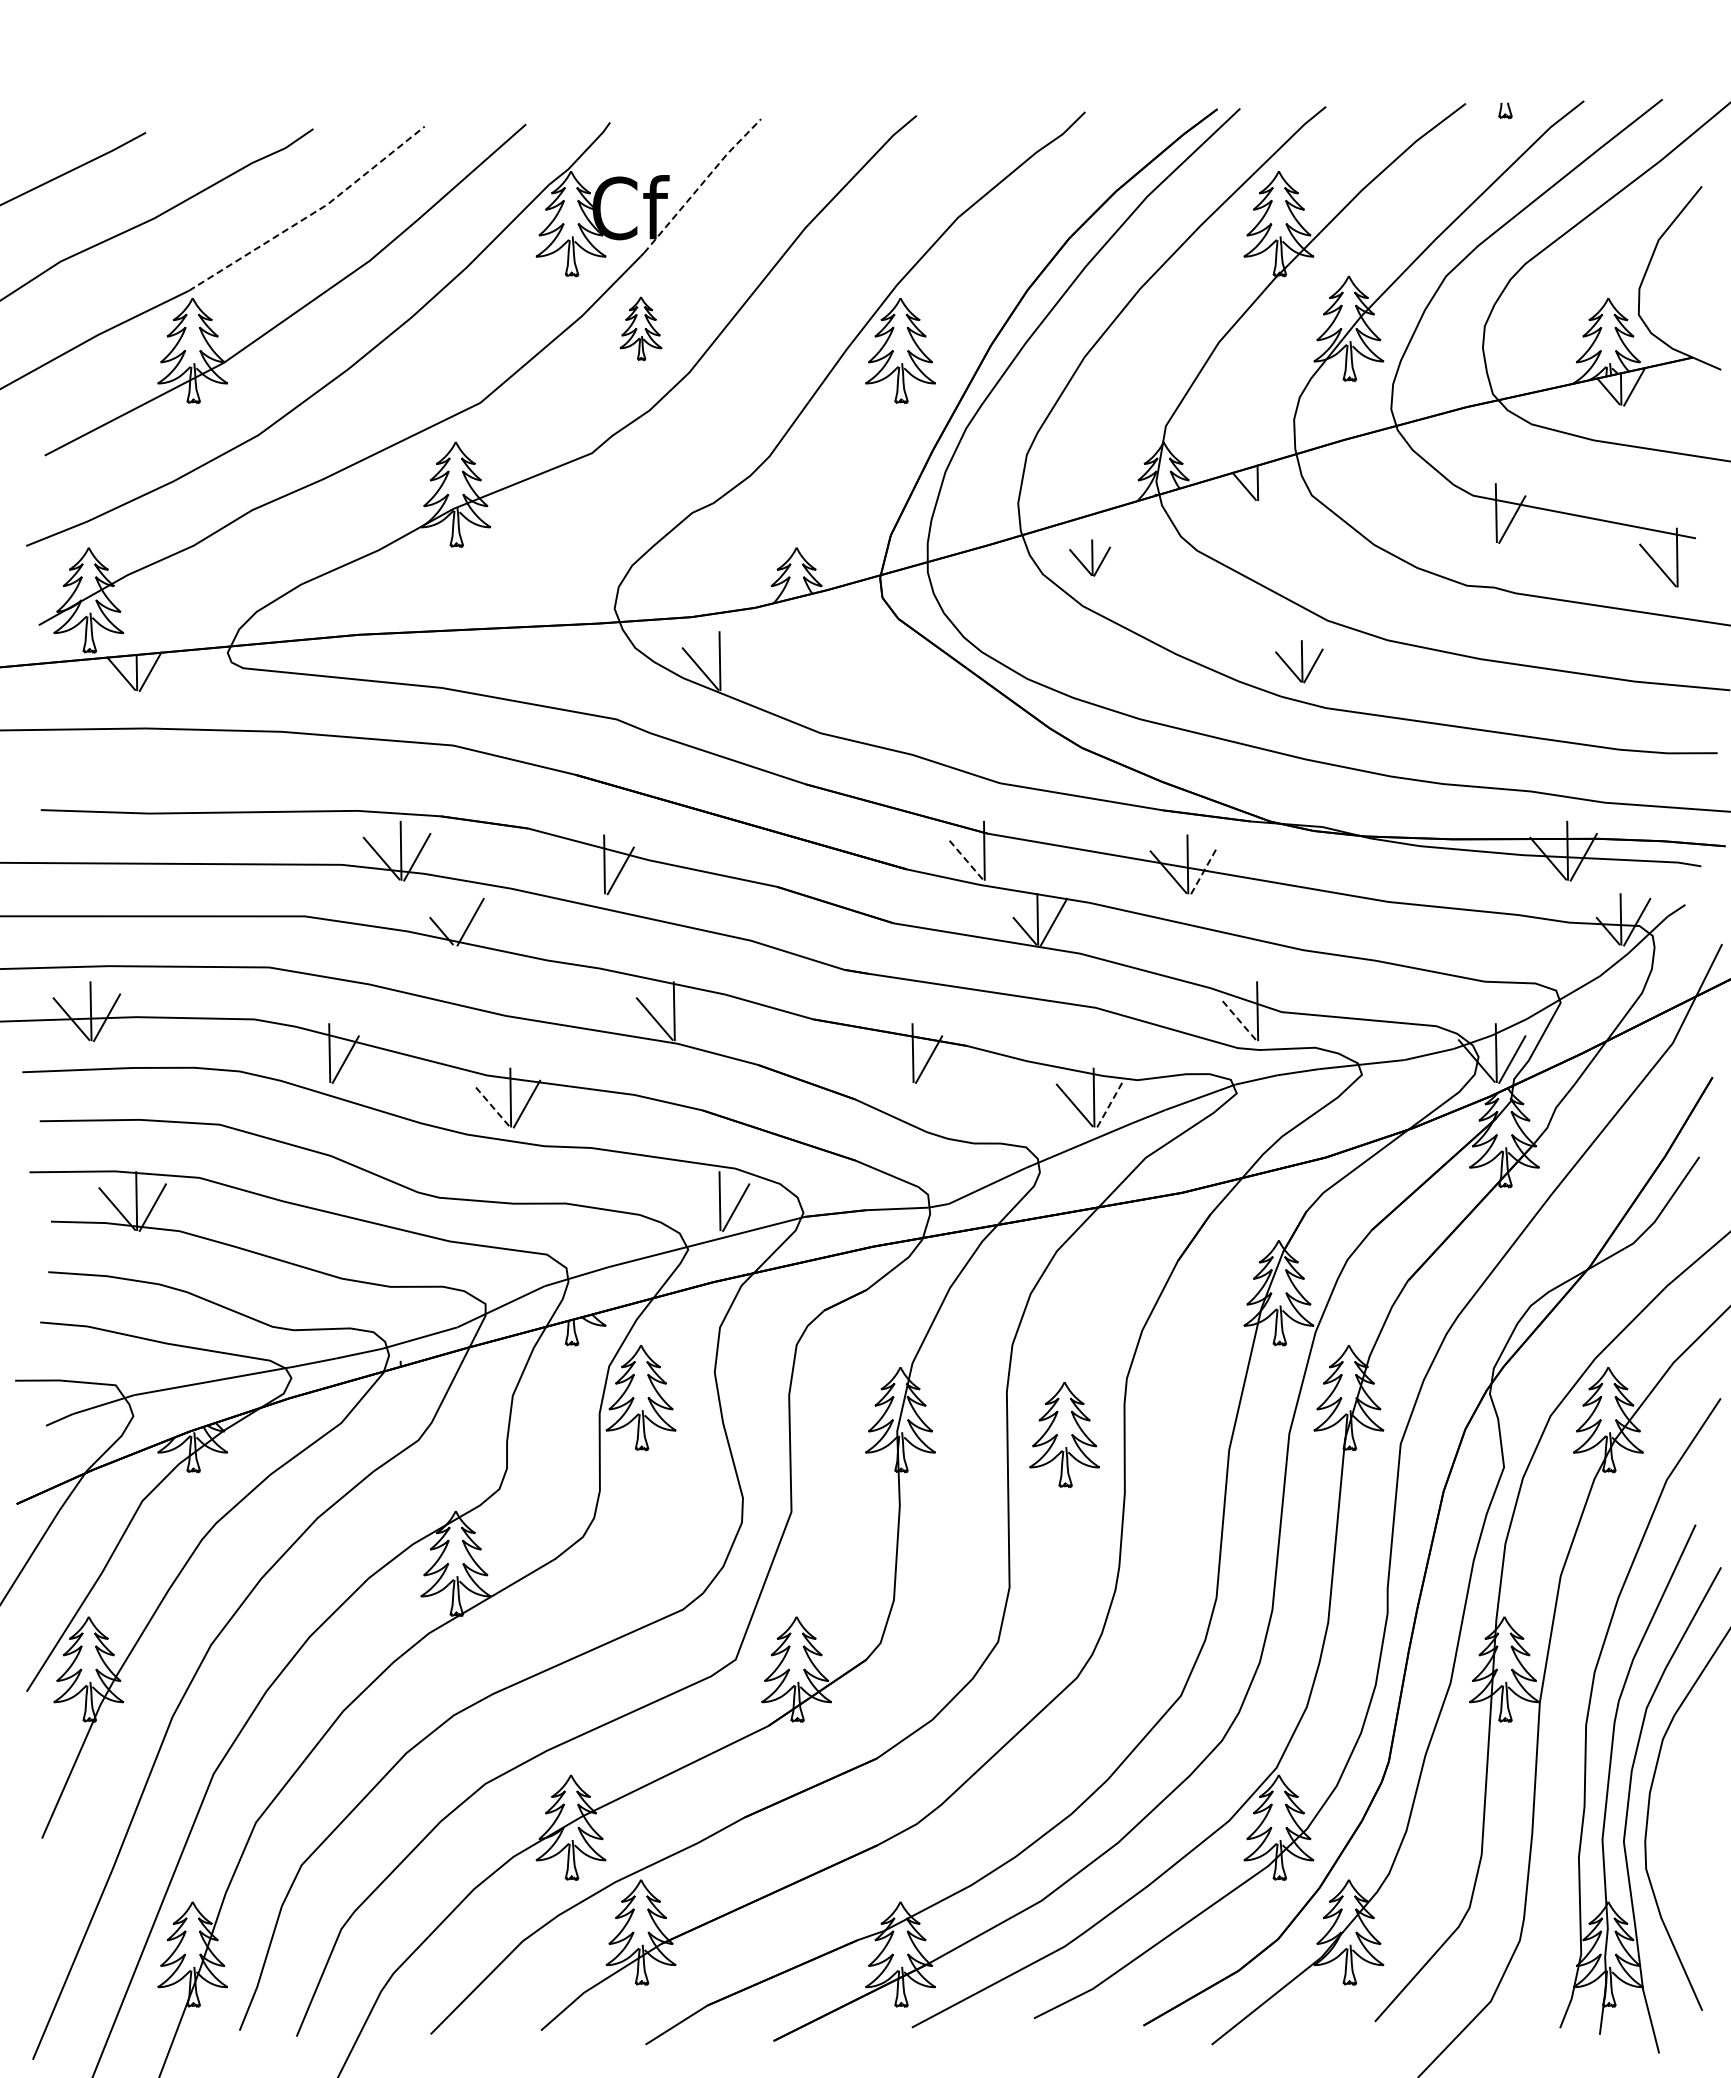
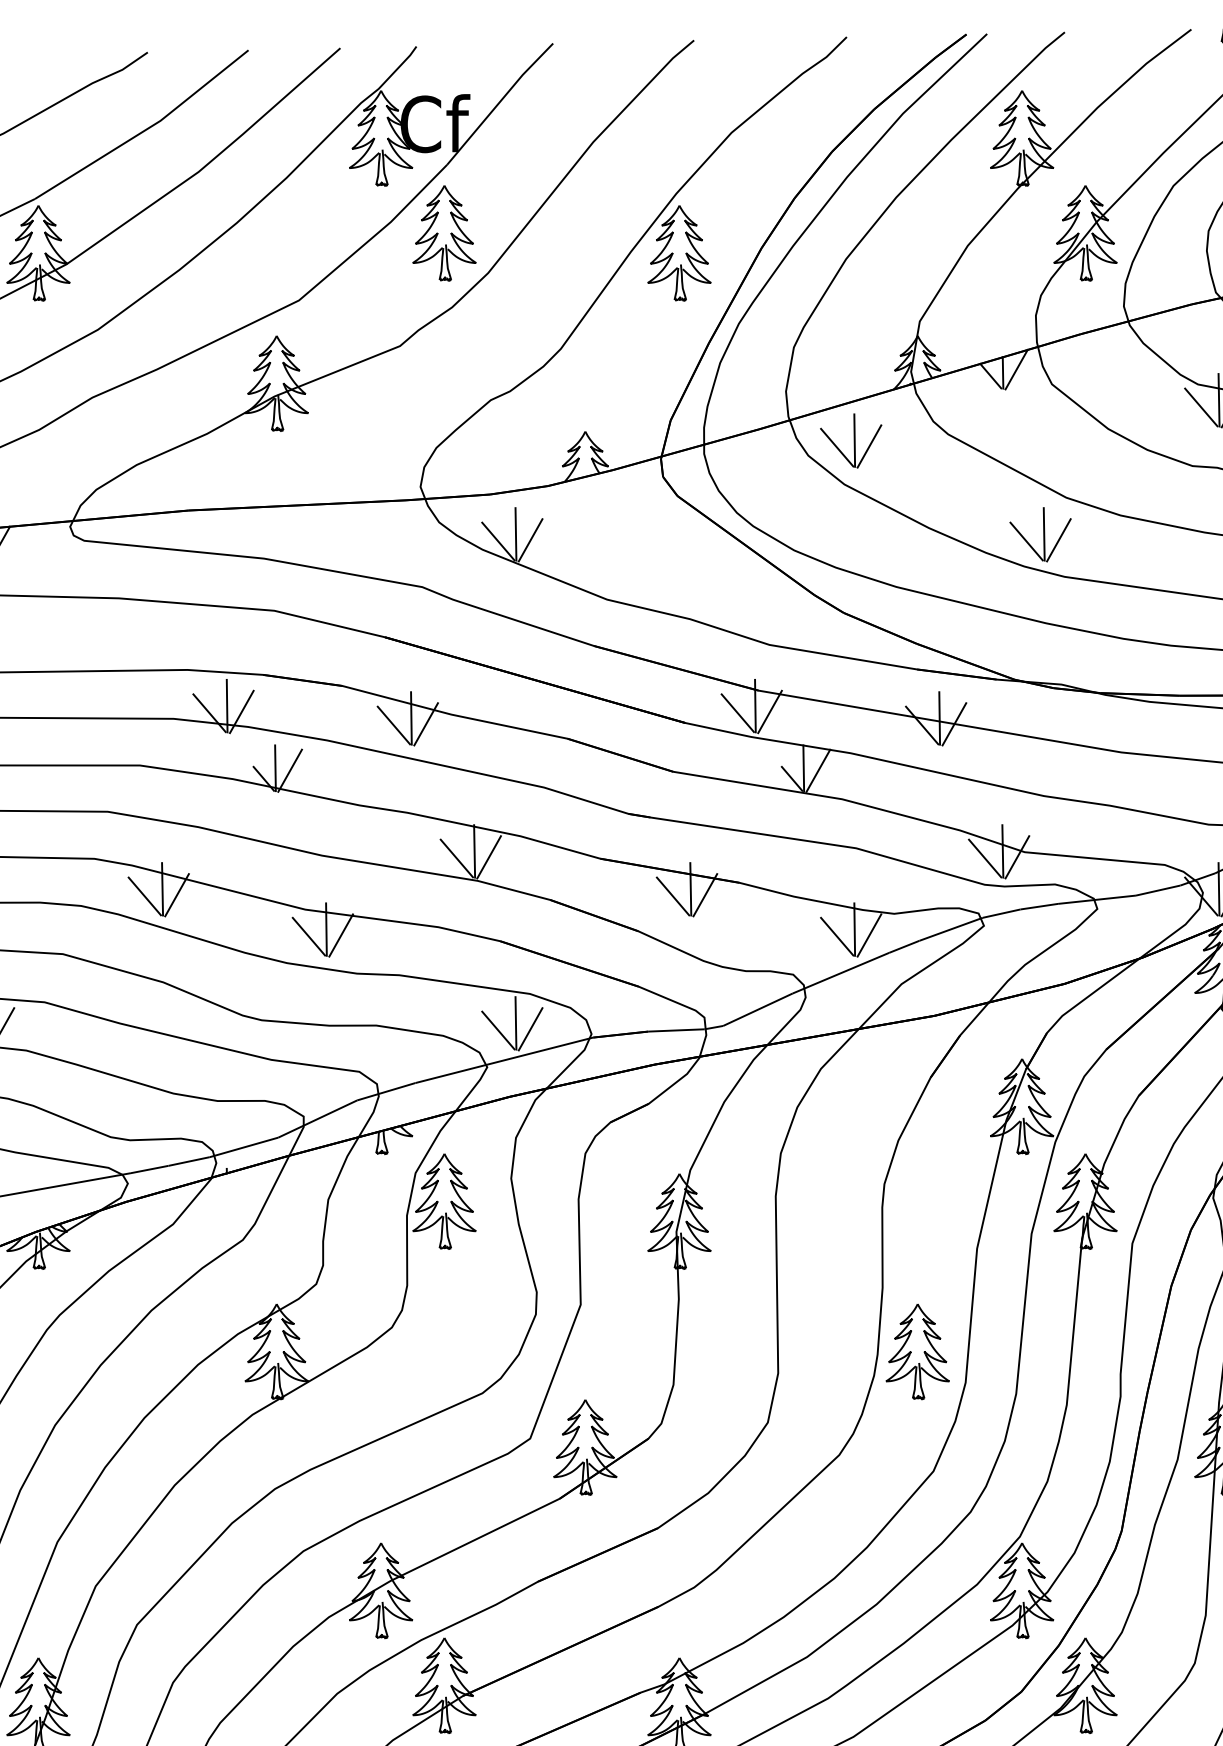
line: (701, 184) -> (499, 102), dashed -> solid
line: (311, 214) -> (146, 129), dashed -> solid
part: (640, 328) -> (443, 233), size x1.67
line: (1272, 479) -> (1016, 369), added
line: (1476, 520) -> (1201, 406), added
part: (1089, 557) -> (850, 440), size x1.67
part: (1299, 661) -> (1040, 534), size x1.43
line: (736, 667) -> (530, 540), added
line: (1000, 856) -> (769, 711), added
line: (964, 858) -> (737, 713), dashed -> solid
line: (1204, 870) -> (954, 723), dashed -> solid
line: (585, 871) -> (394, 724), added
line: (454, 919) -> (275, 768), added
line: (690, 1017) -> (489, 857), added
line: (1273, 1017) -> (1017, 857), added
line: (1237, 1018) -> (984, 857), dashed -> solid
line: (309, 1060) -> (144, 896), added
line: (893, 1060) -> (673, 896), added
line: (1110, 1104) -> (869, 935), dashed -> solid
line: (491, 1105) -> (309, 936), dashed -> solid
line: (700, 1208) -> (498, 1030), added
part: (1064, 1434) -> (917, 1351), moved

